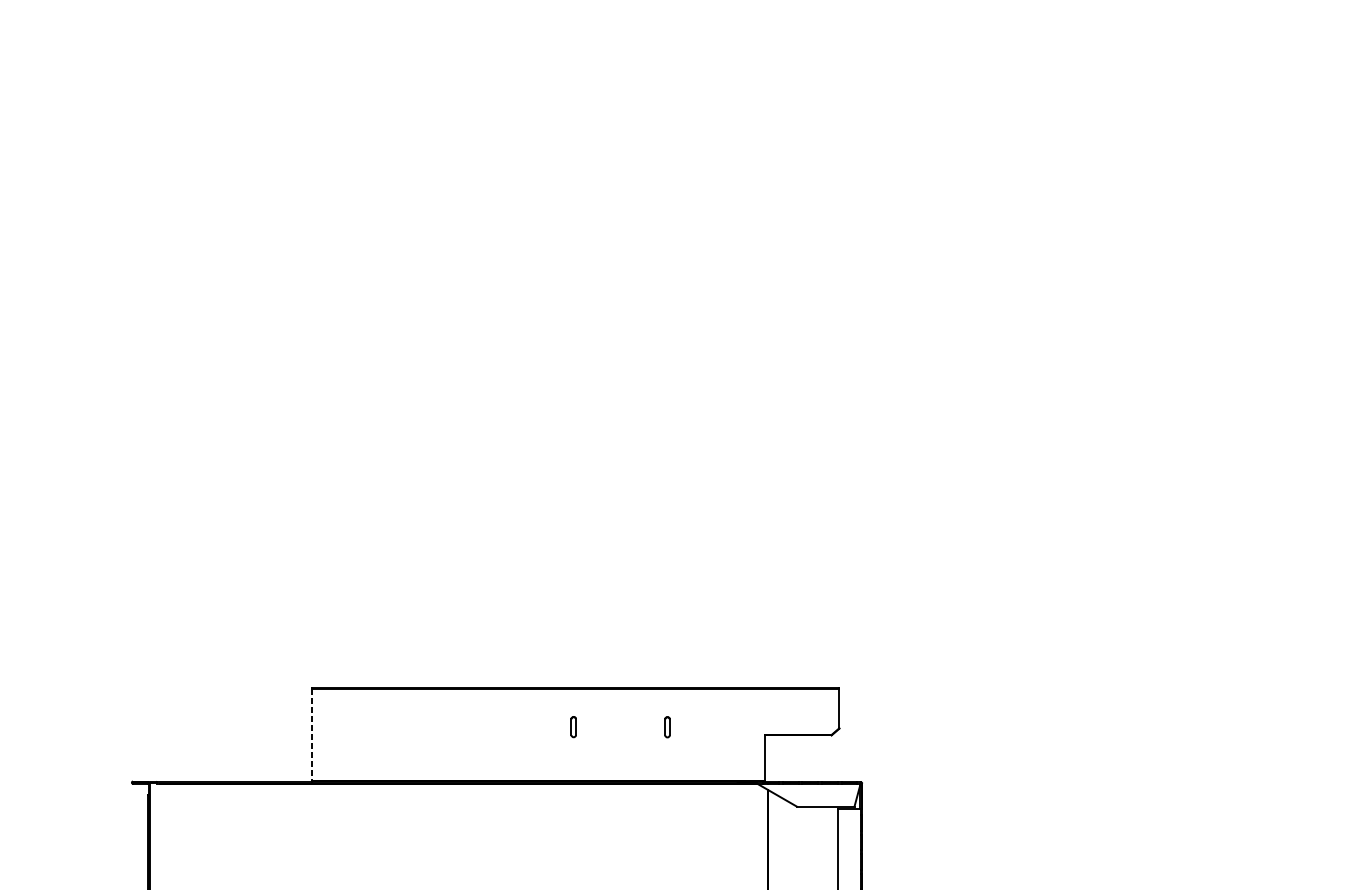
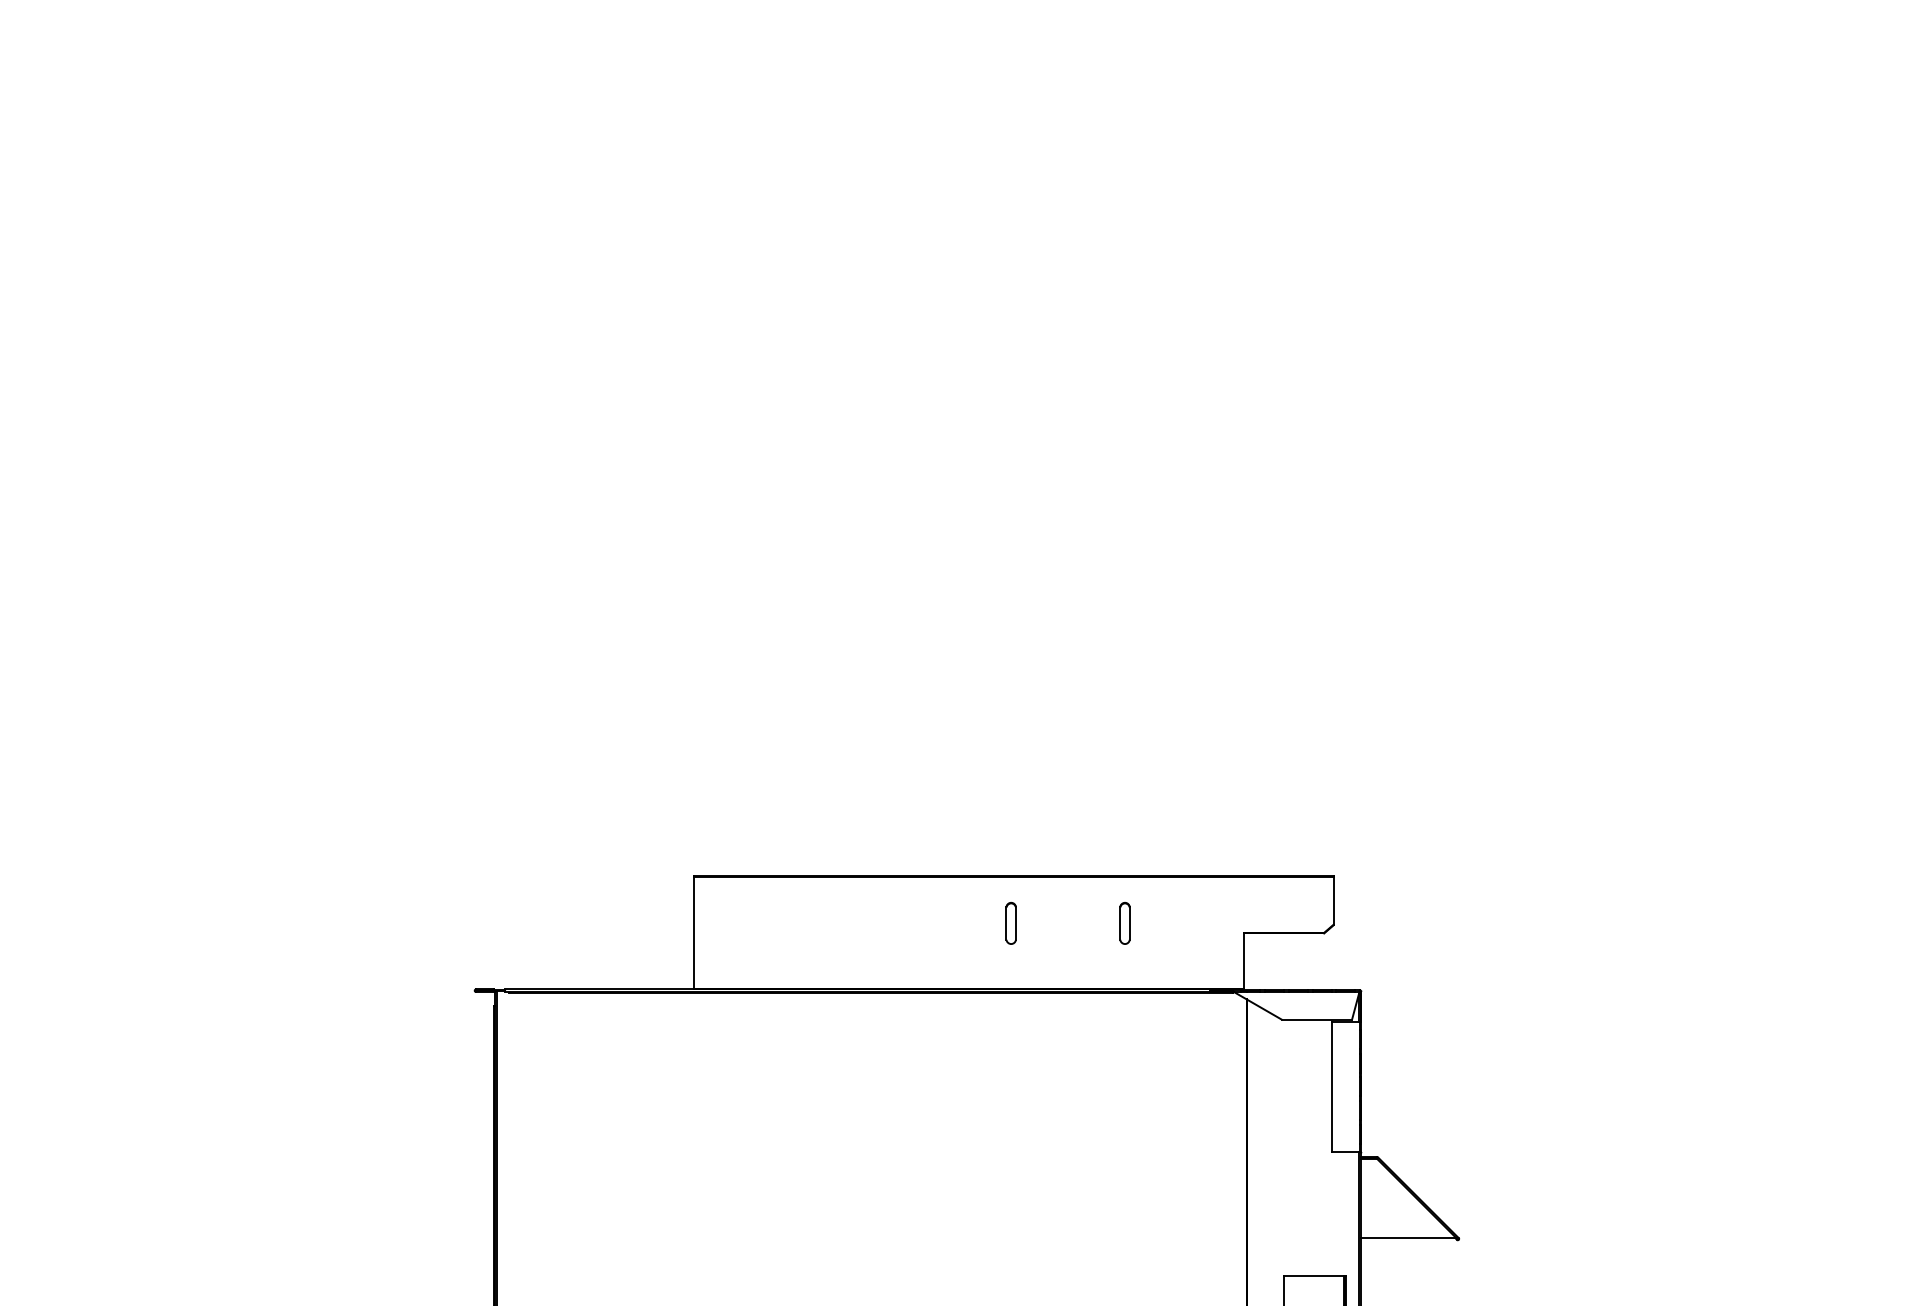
part: (573, 726) -> (1010, 922), size x1.67
part: (667, 727) -> (1124, 923), size x1.67
line: (312, 735) -> (693, 933), dashed -> solid

